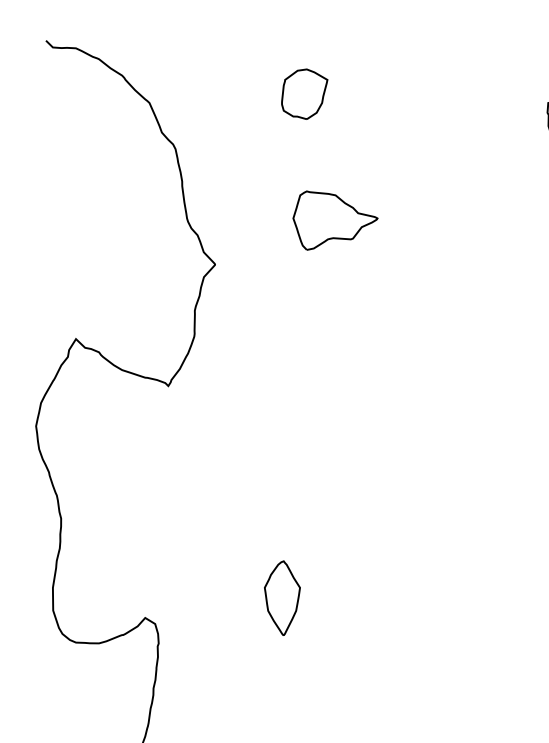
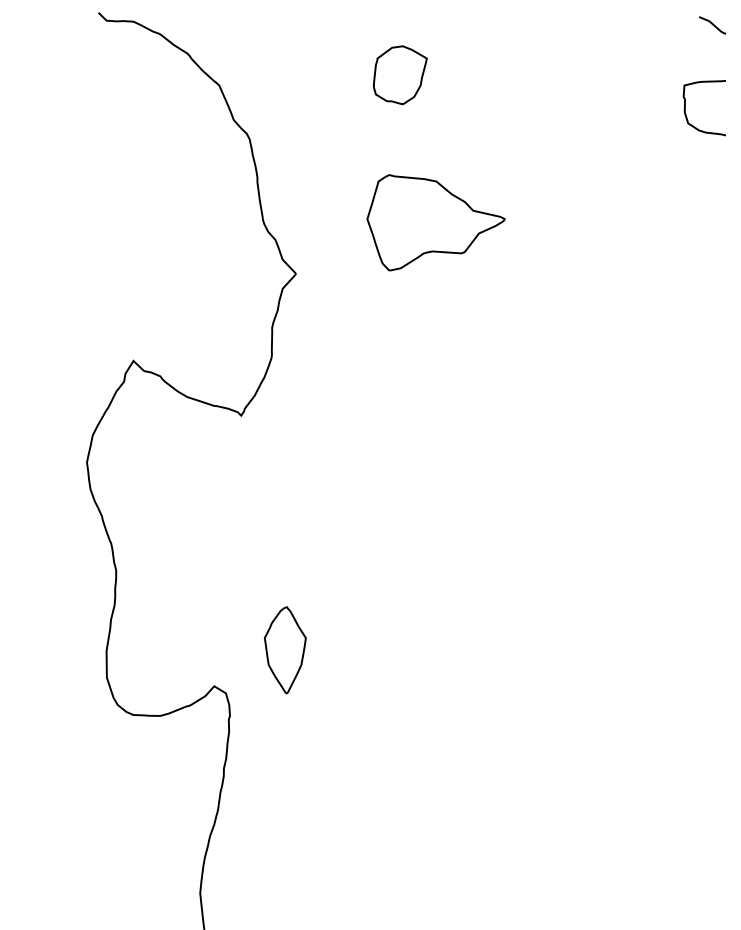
part: (335, 220) -> (436, 222), size x1.4
part: (281, 598) -> (284, 650), moved

